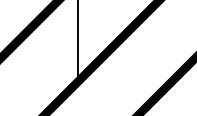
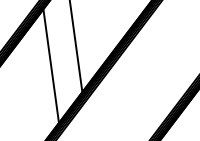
line: (56, 52) -> (51, 65), added

